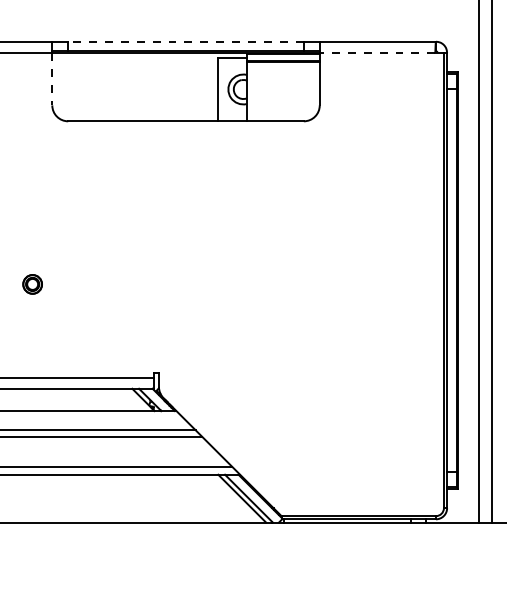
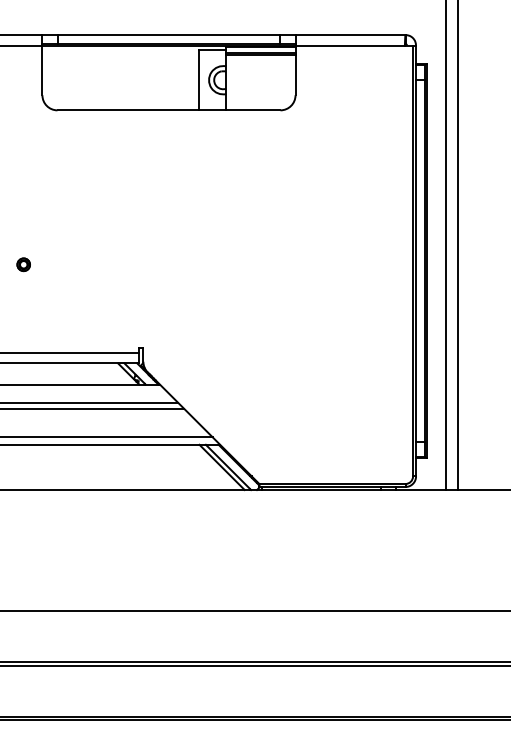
line: (185, 42) -> (168, 35), dashed -> solid
line: (377, 52) -> (350, 45), dashed -> solid
line: (52, 79) -> (42, 70), dashed -> solid
part: (32, 284) -> (23, 264), size x0.71

